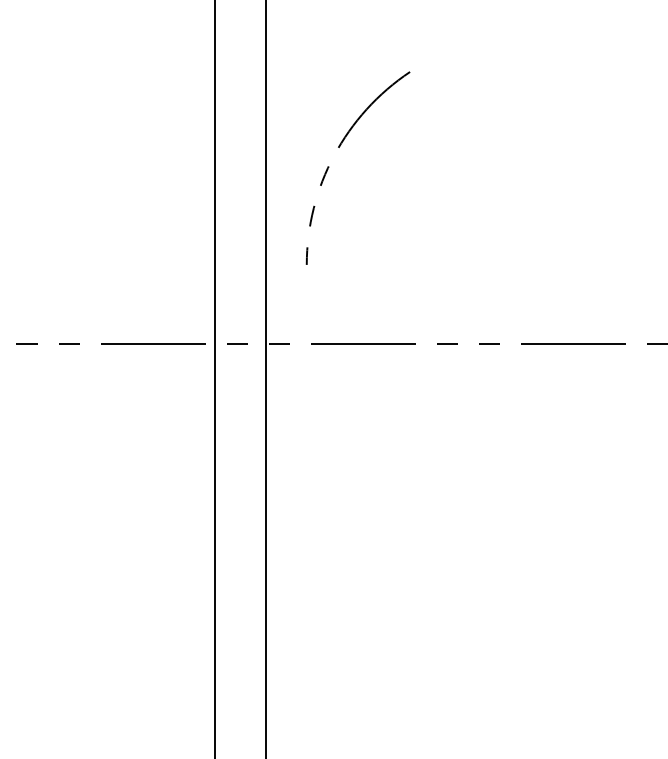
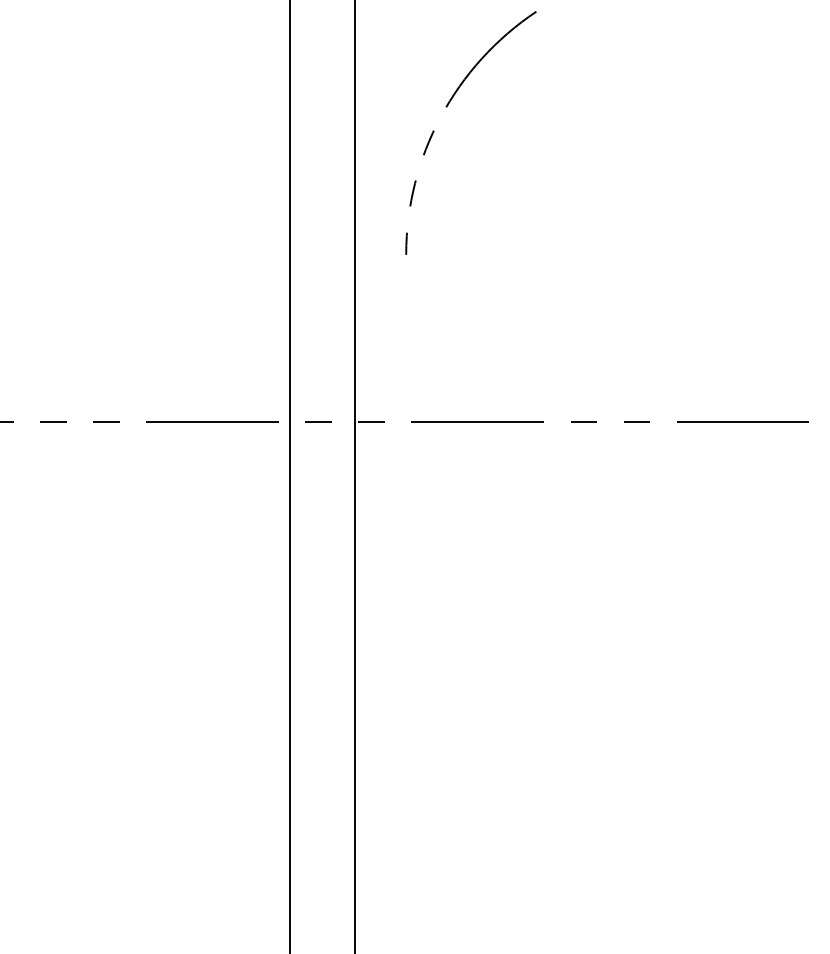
arc: (339, 147) -> (447, 106), moved

